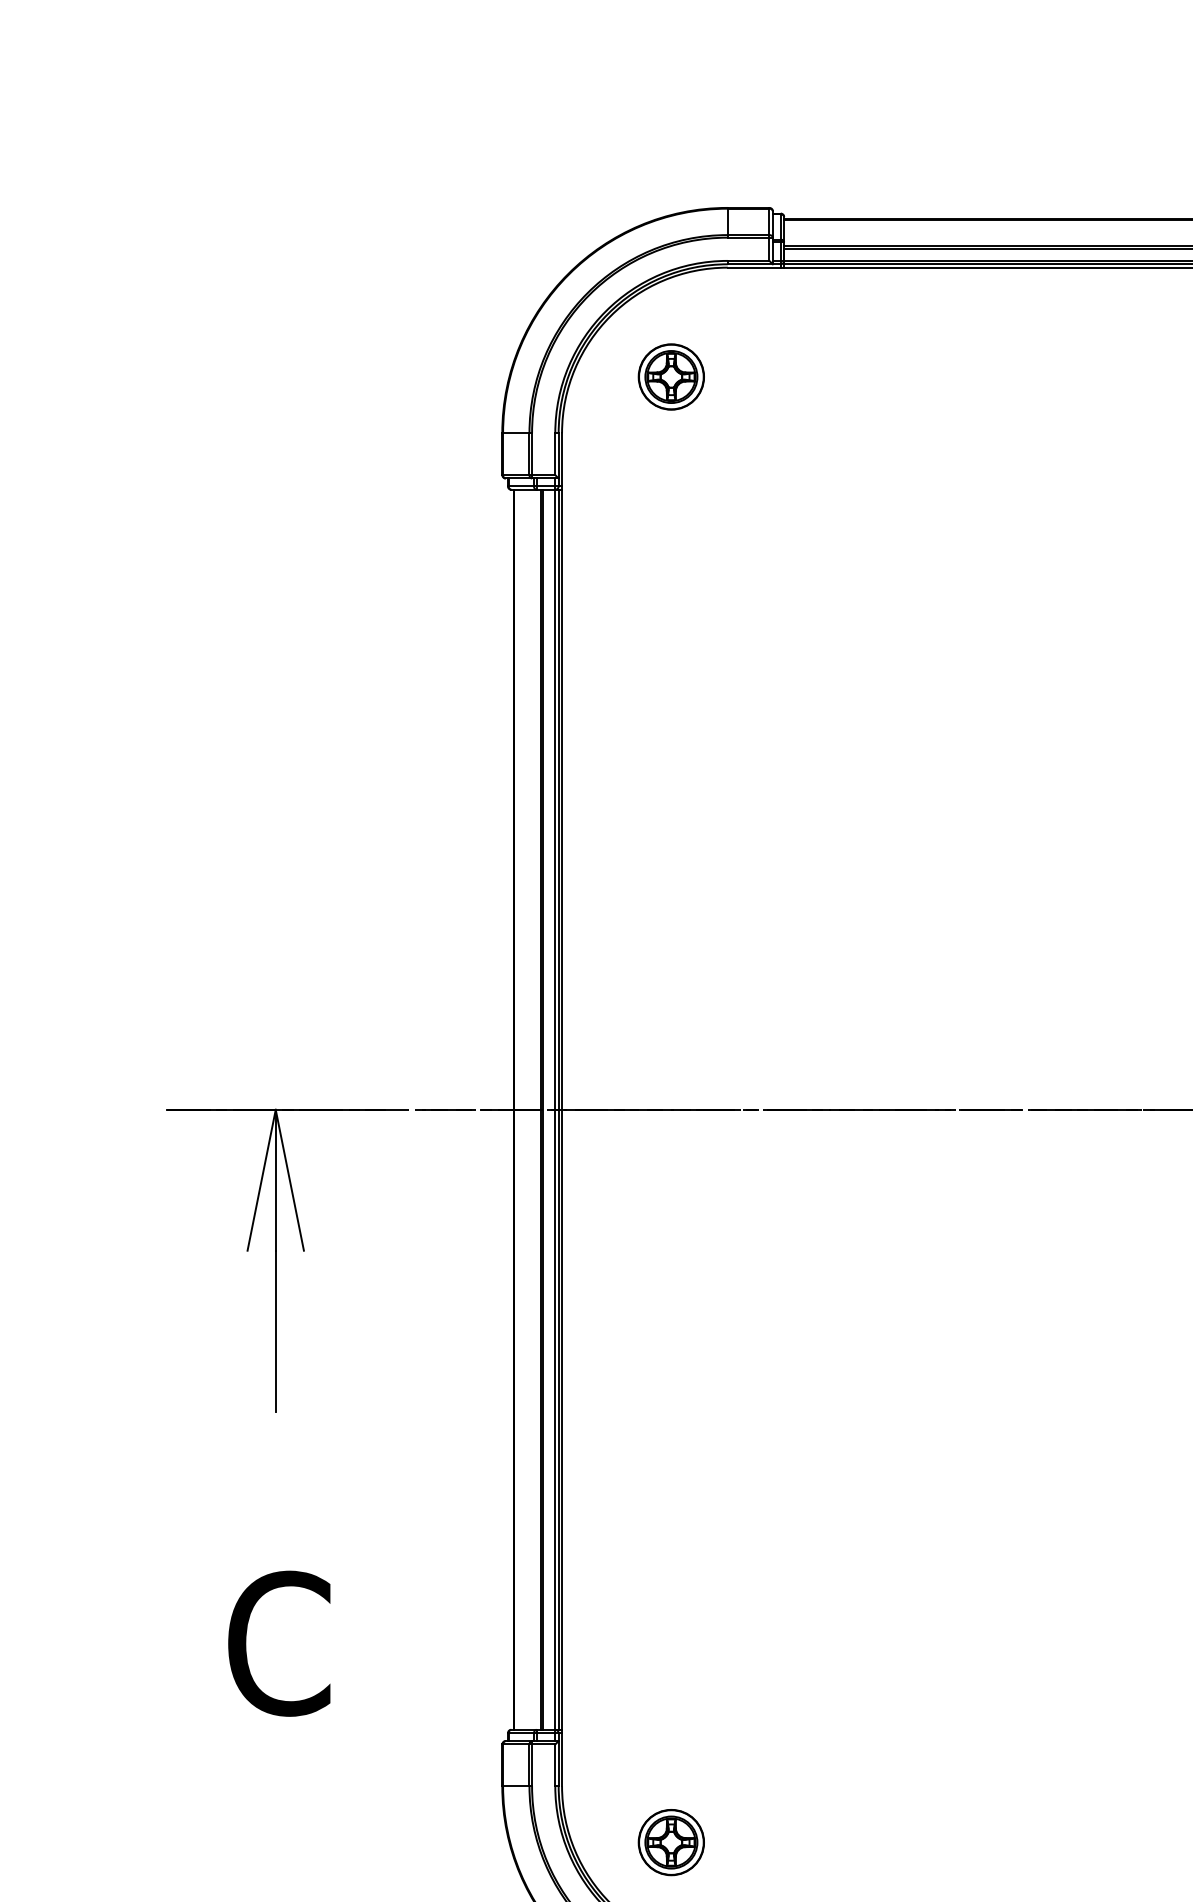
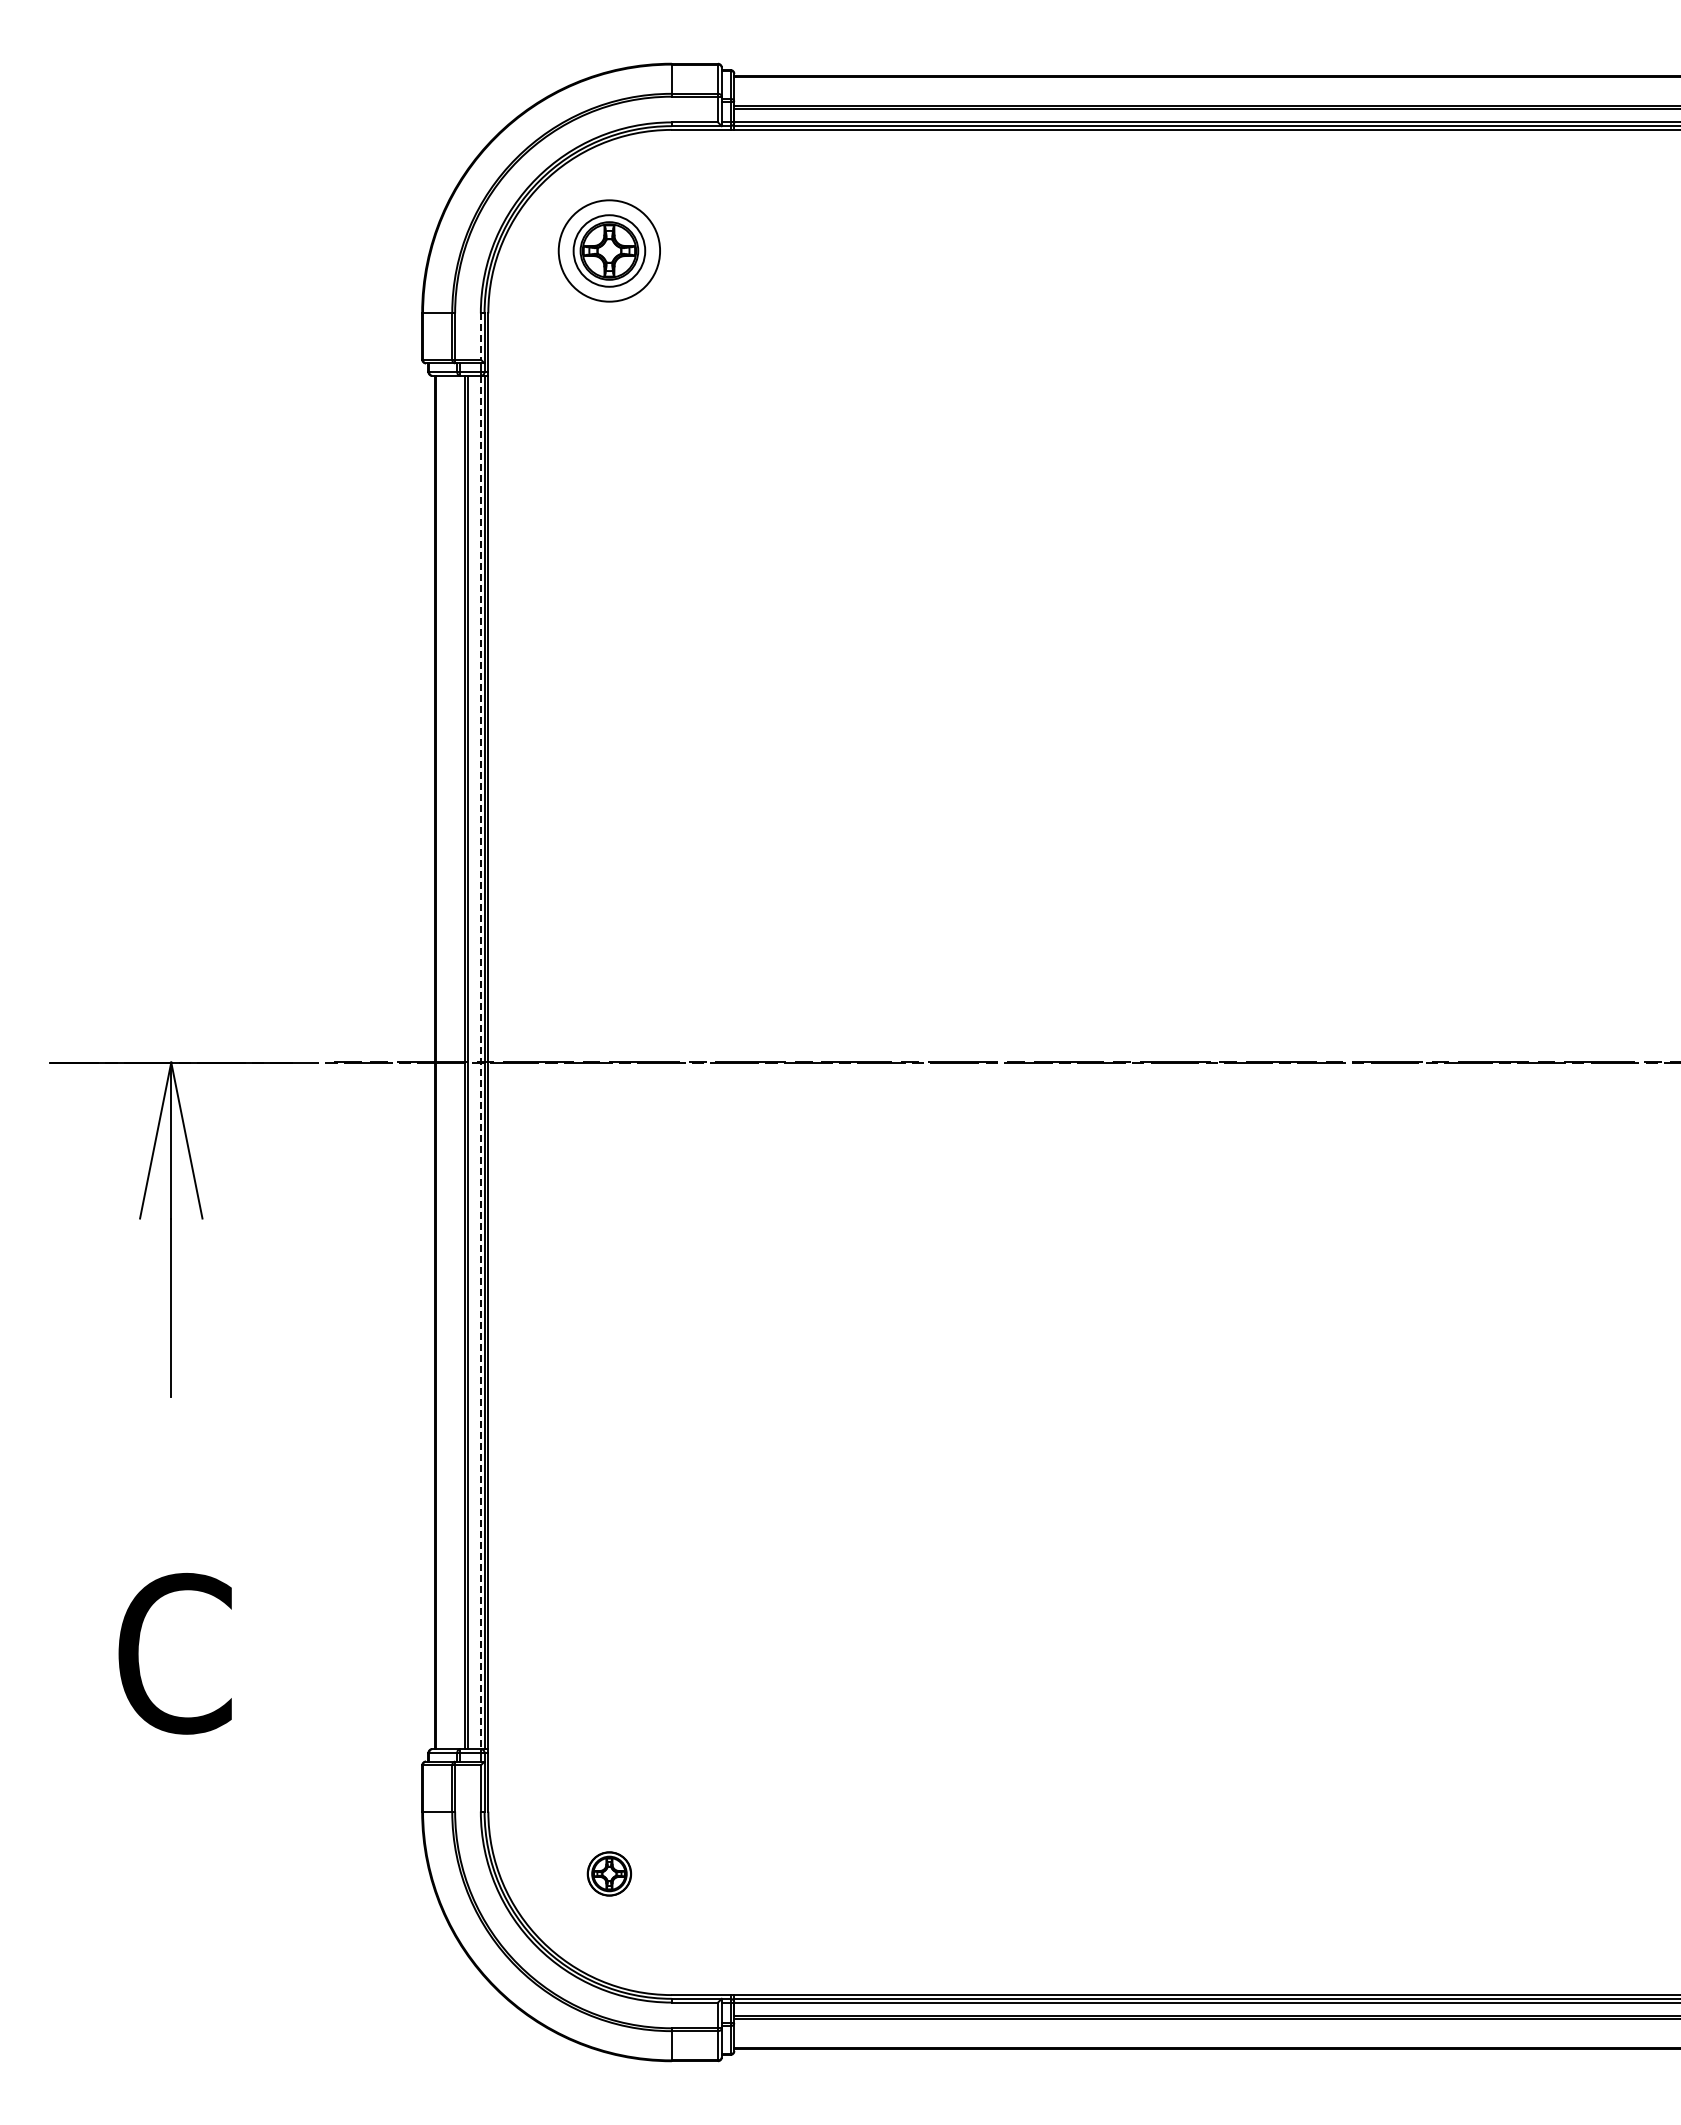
circle: (671, 376) -> (609, 250), size x1.4
line: (554, 455) -> (480, 337), solid -> dashed
line: (554, 1109) -> (480, 1062), solid -> dashed
part: (671, 1842) -> (609, 1873), size x0.6

